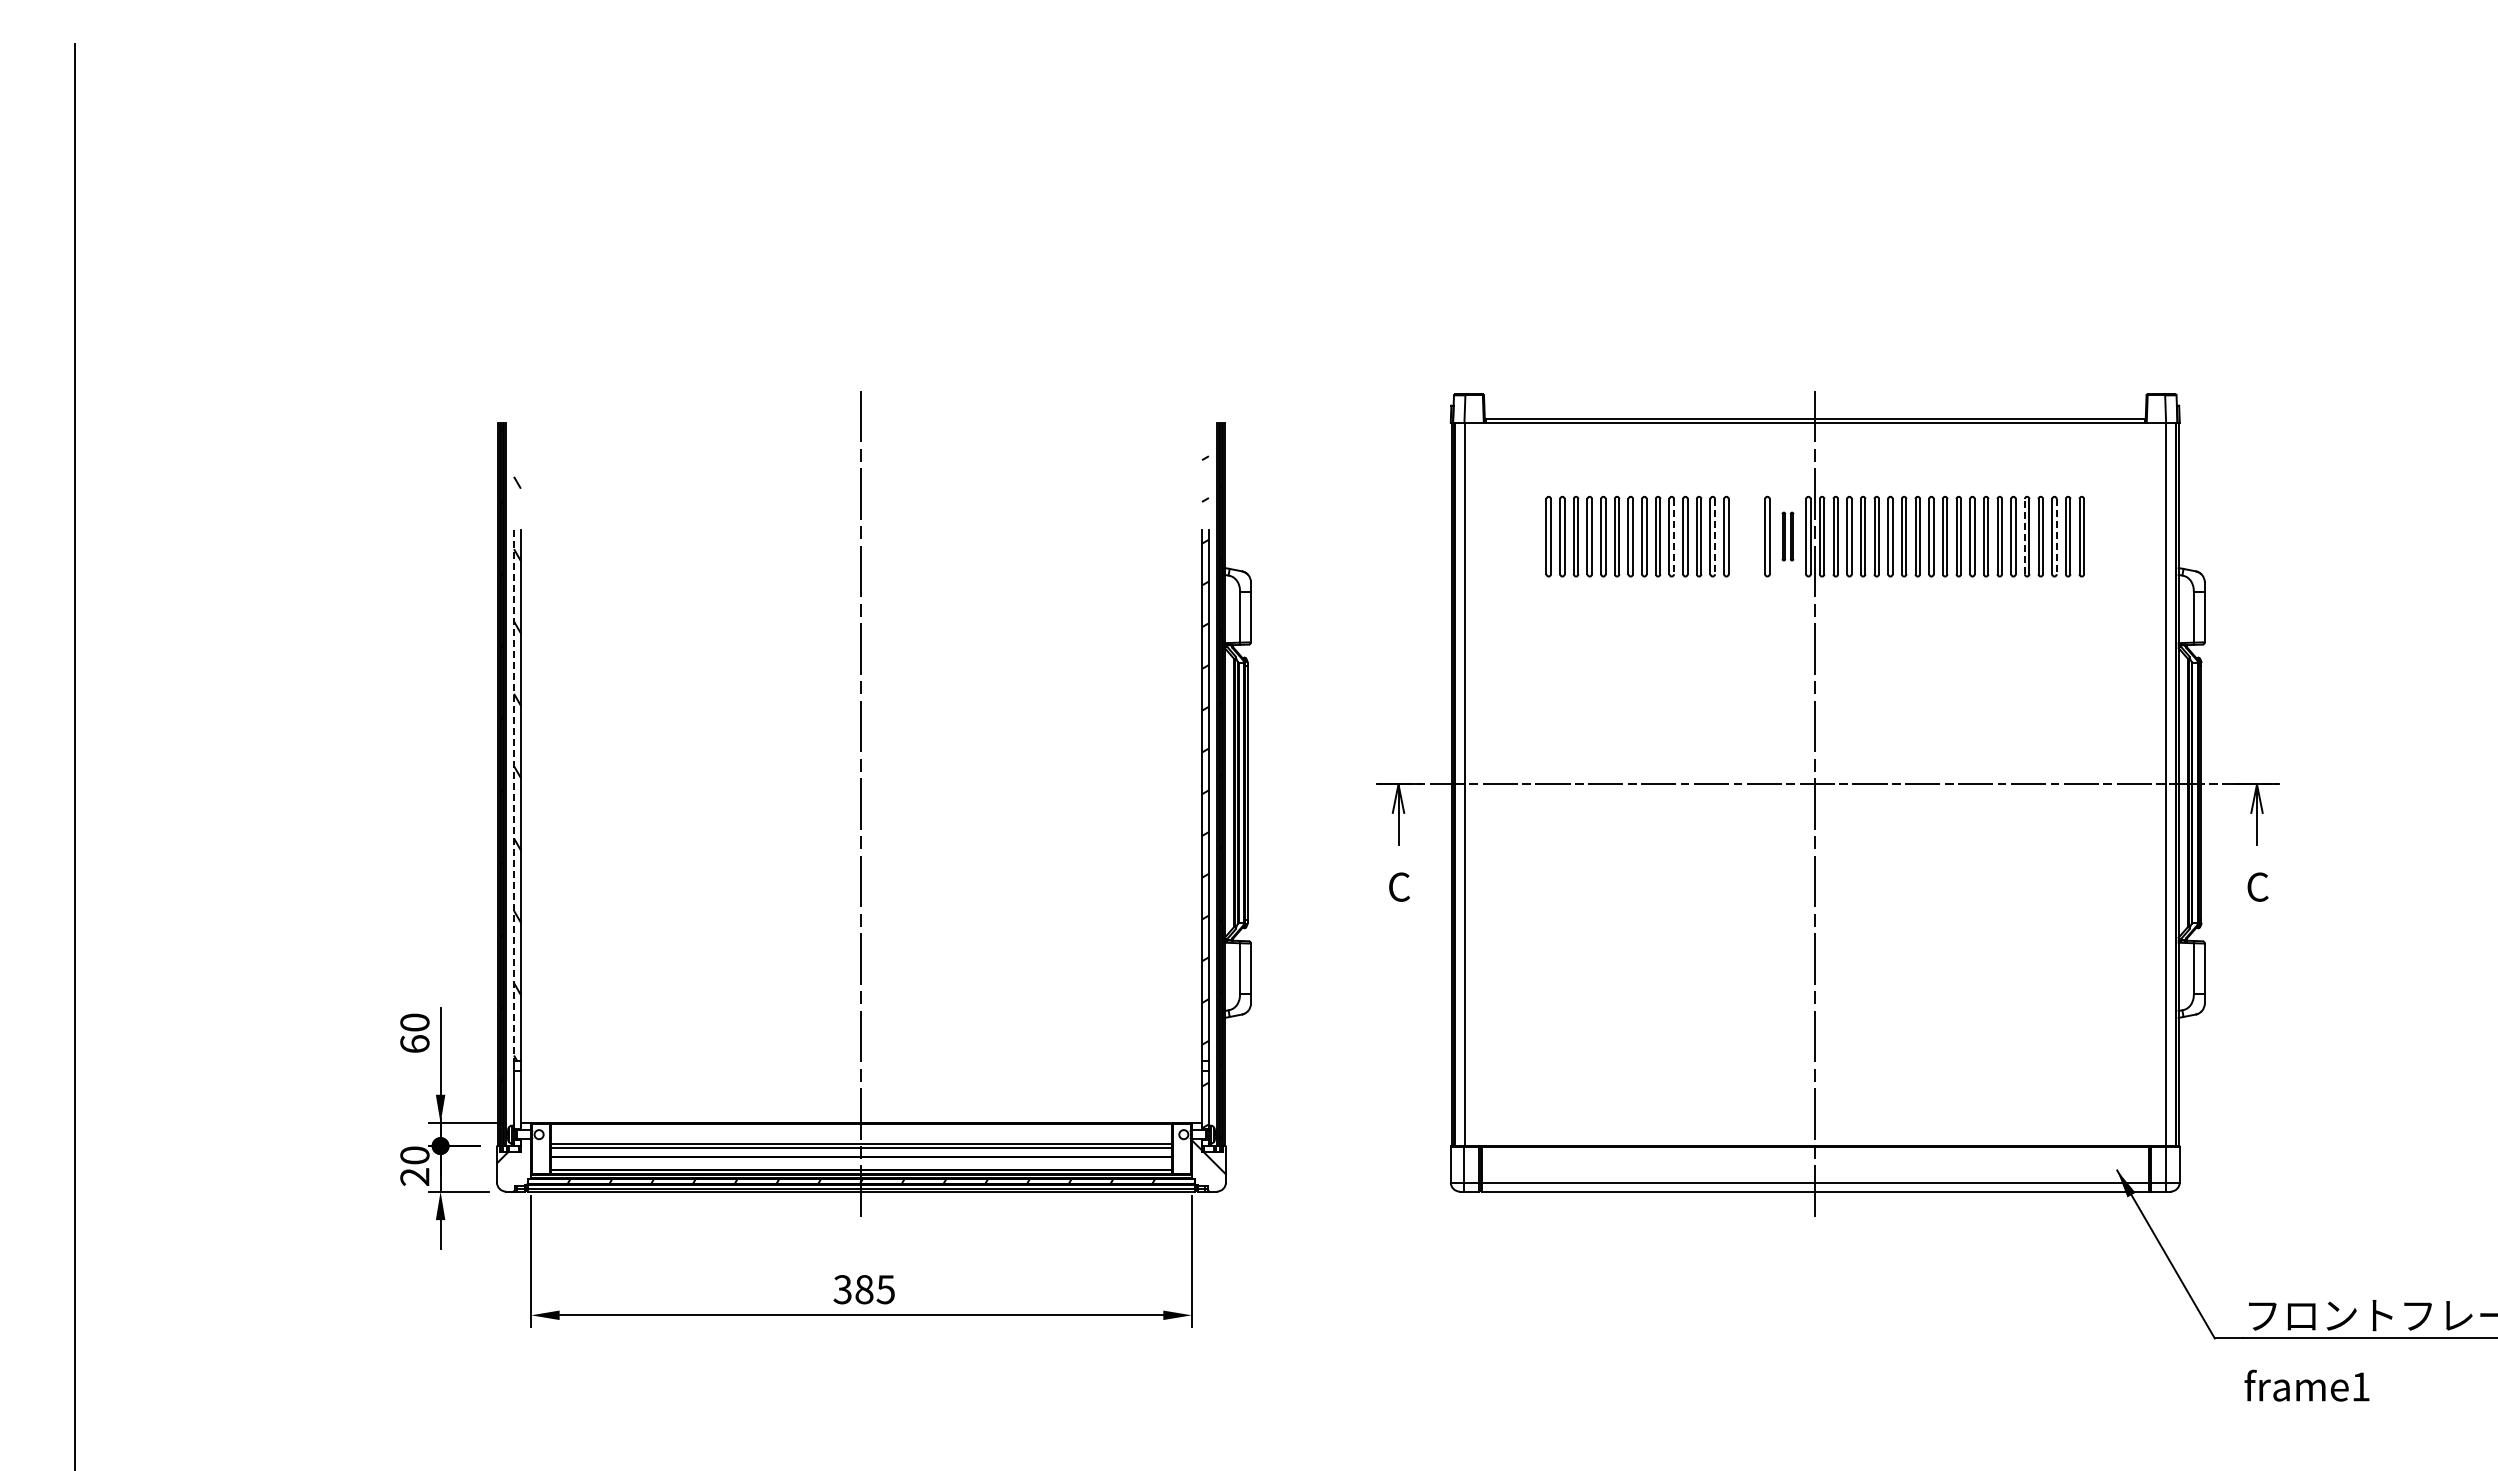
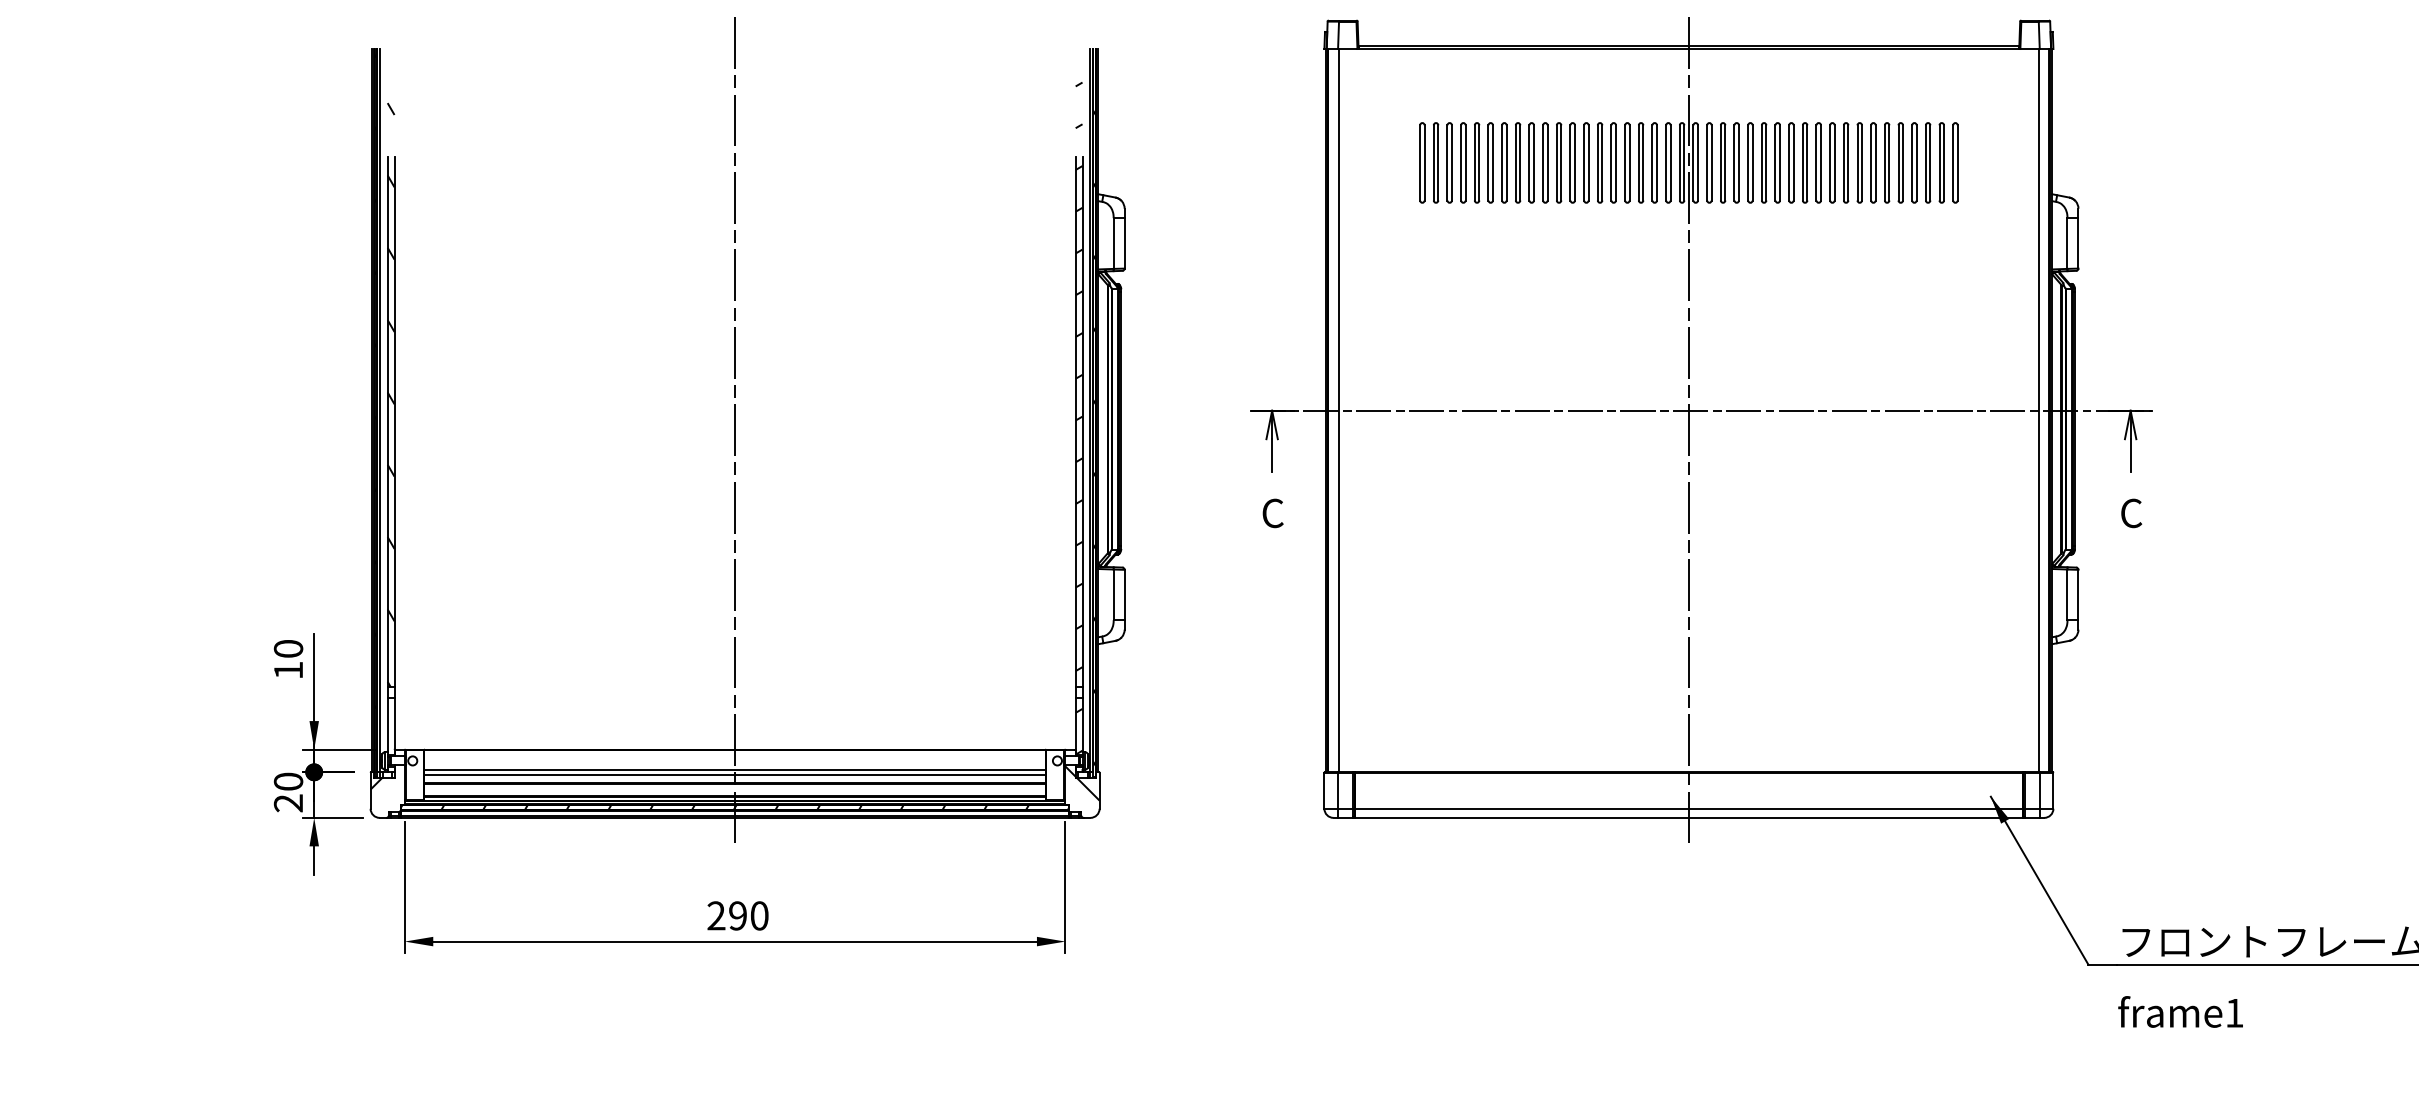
line: (1674, 536) -> (1548, 162), dashed -> solid
line: (1715, 536) -> (1589, 162), dashed -> solid
part: (1746, 536) -> (1620, 162), added
part: (1787, 536) -> (1661, 162), size x1.67
line: (2024, 536) -> (1898, 162), dashed -> solid
line: (2056, 536) -> (1930, 162), dashed -> solid
line: (514, 796) -> (388, 422), dashed -> solid
text: (414, 1043) -> (288, 669), 60 -> 10
text: (863, 1289) -> (737, 915), 385 -> 290

